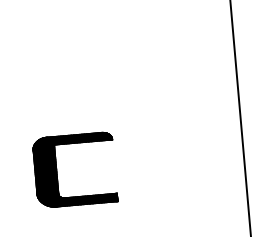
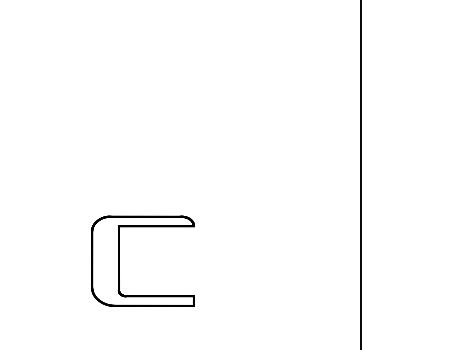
fill: (74, 169) -> (142, 260), removed

